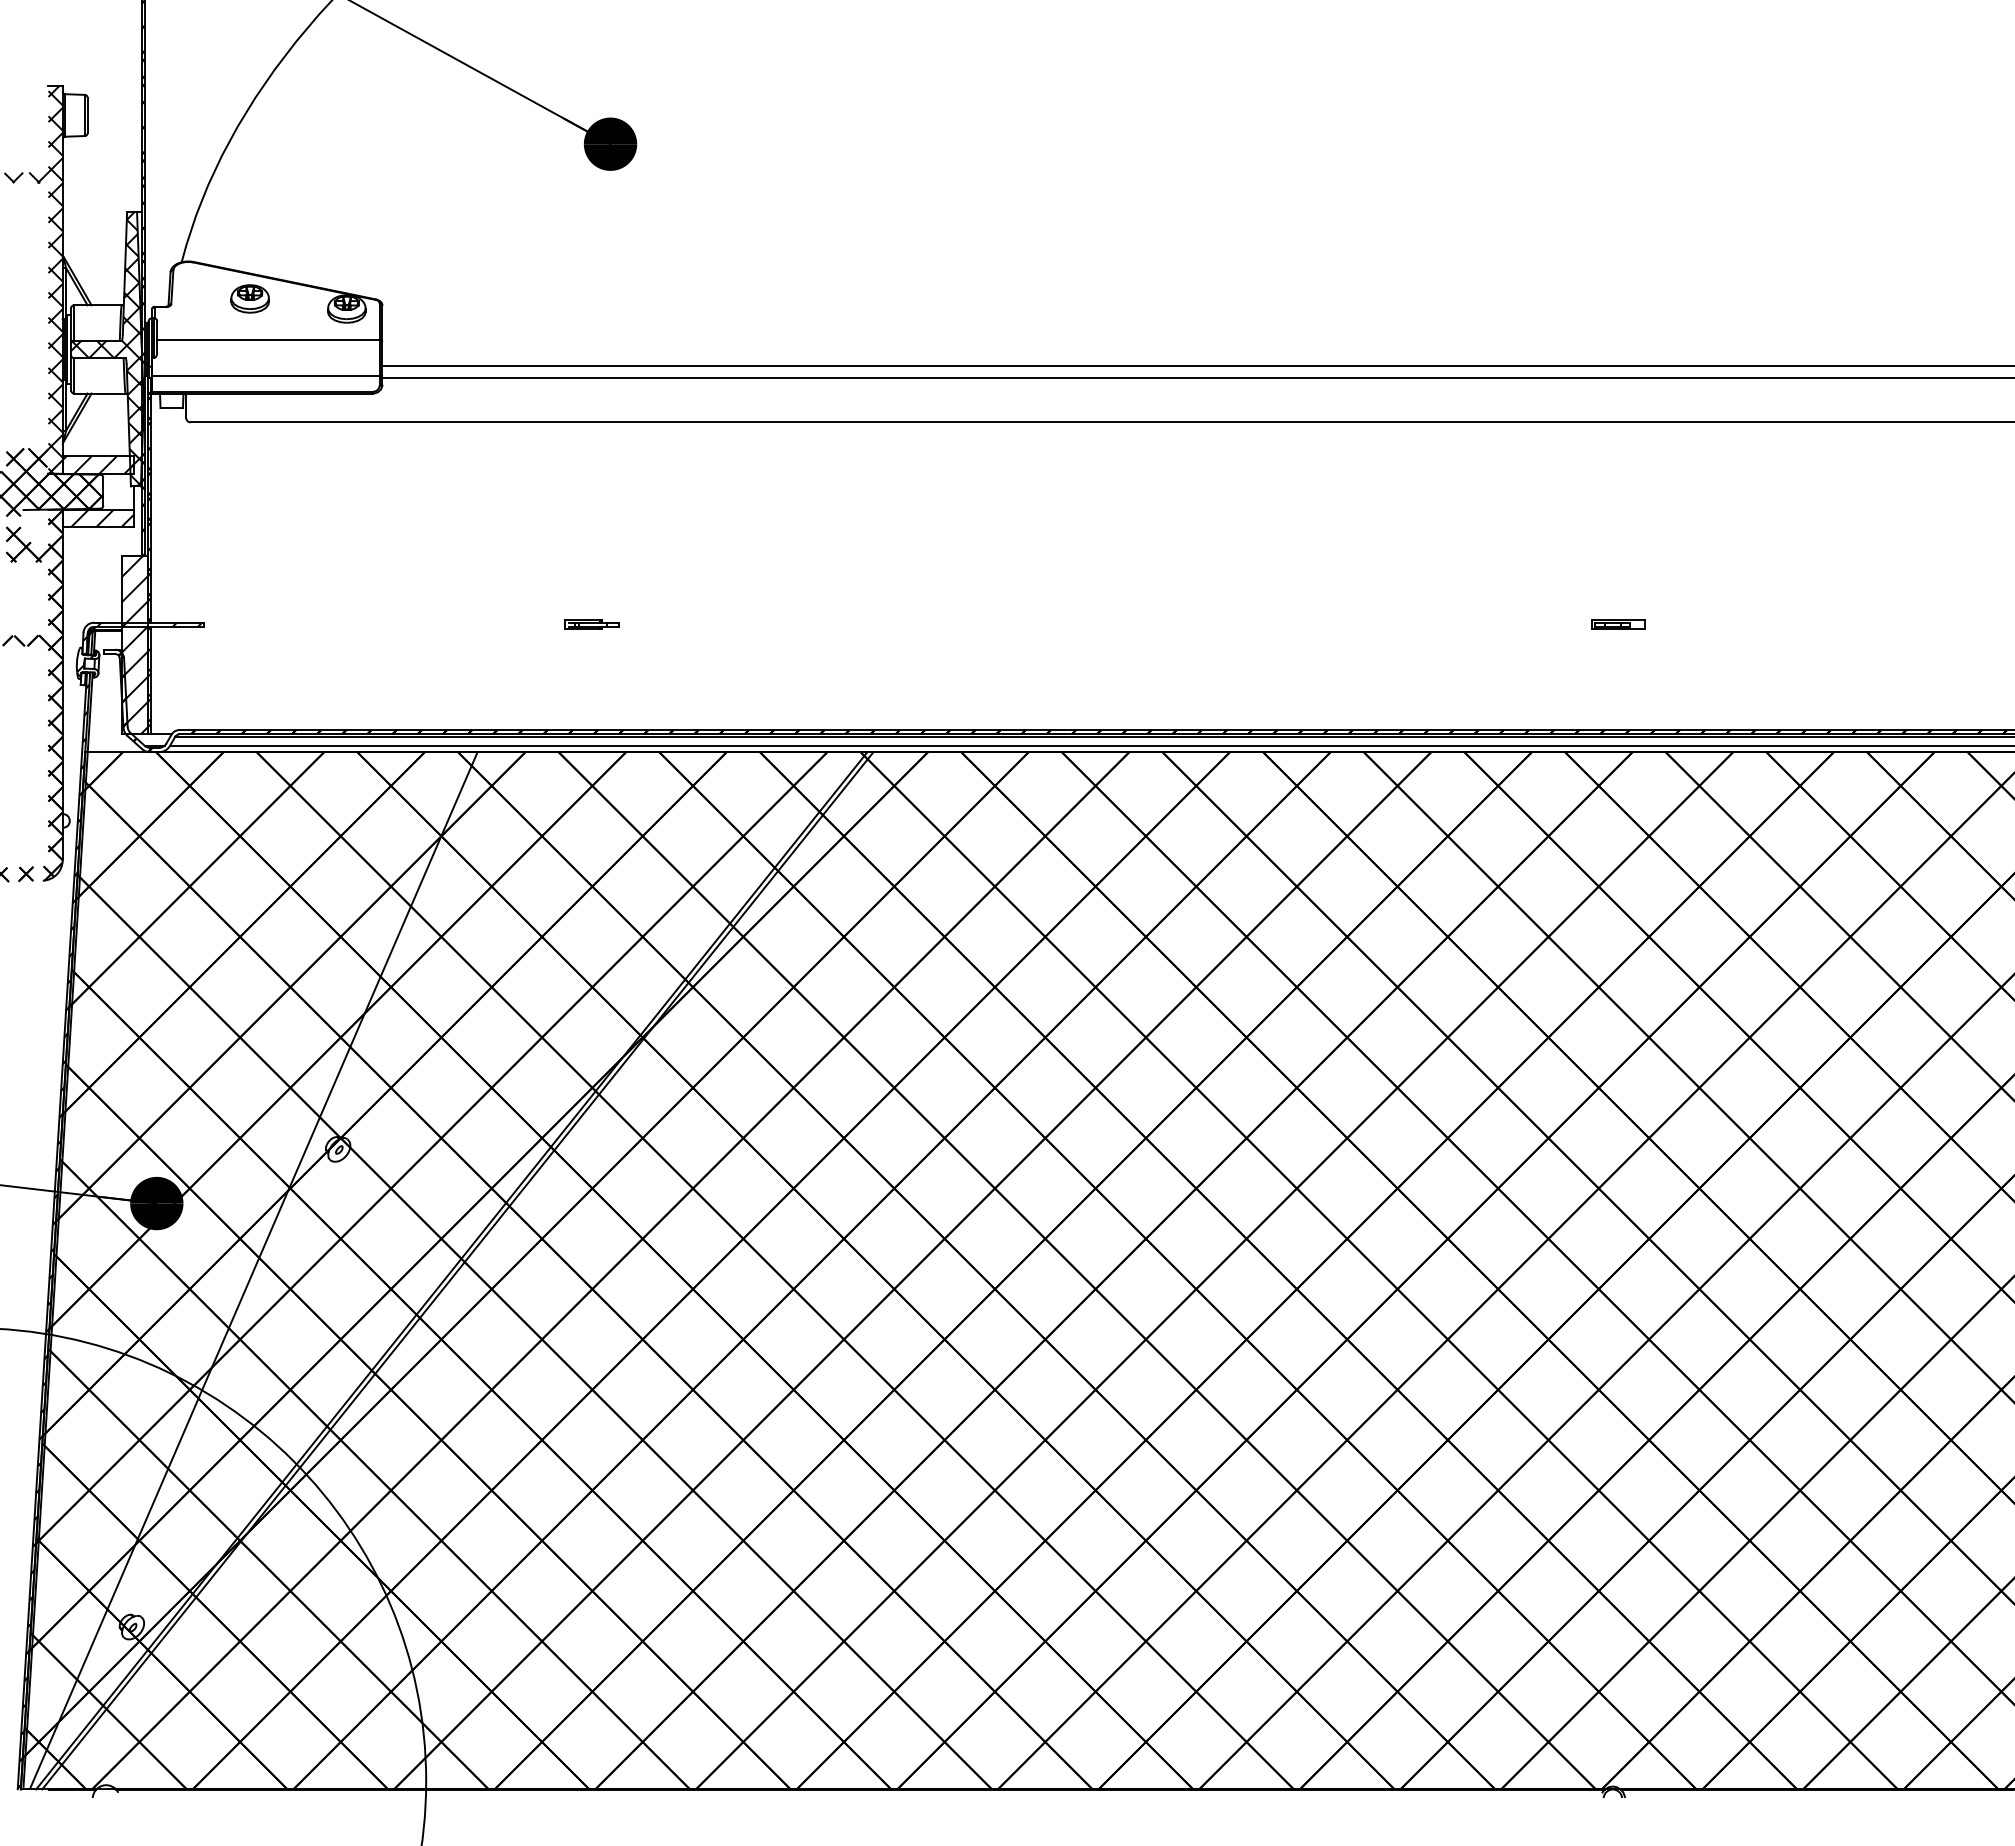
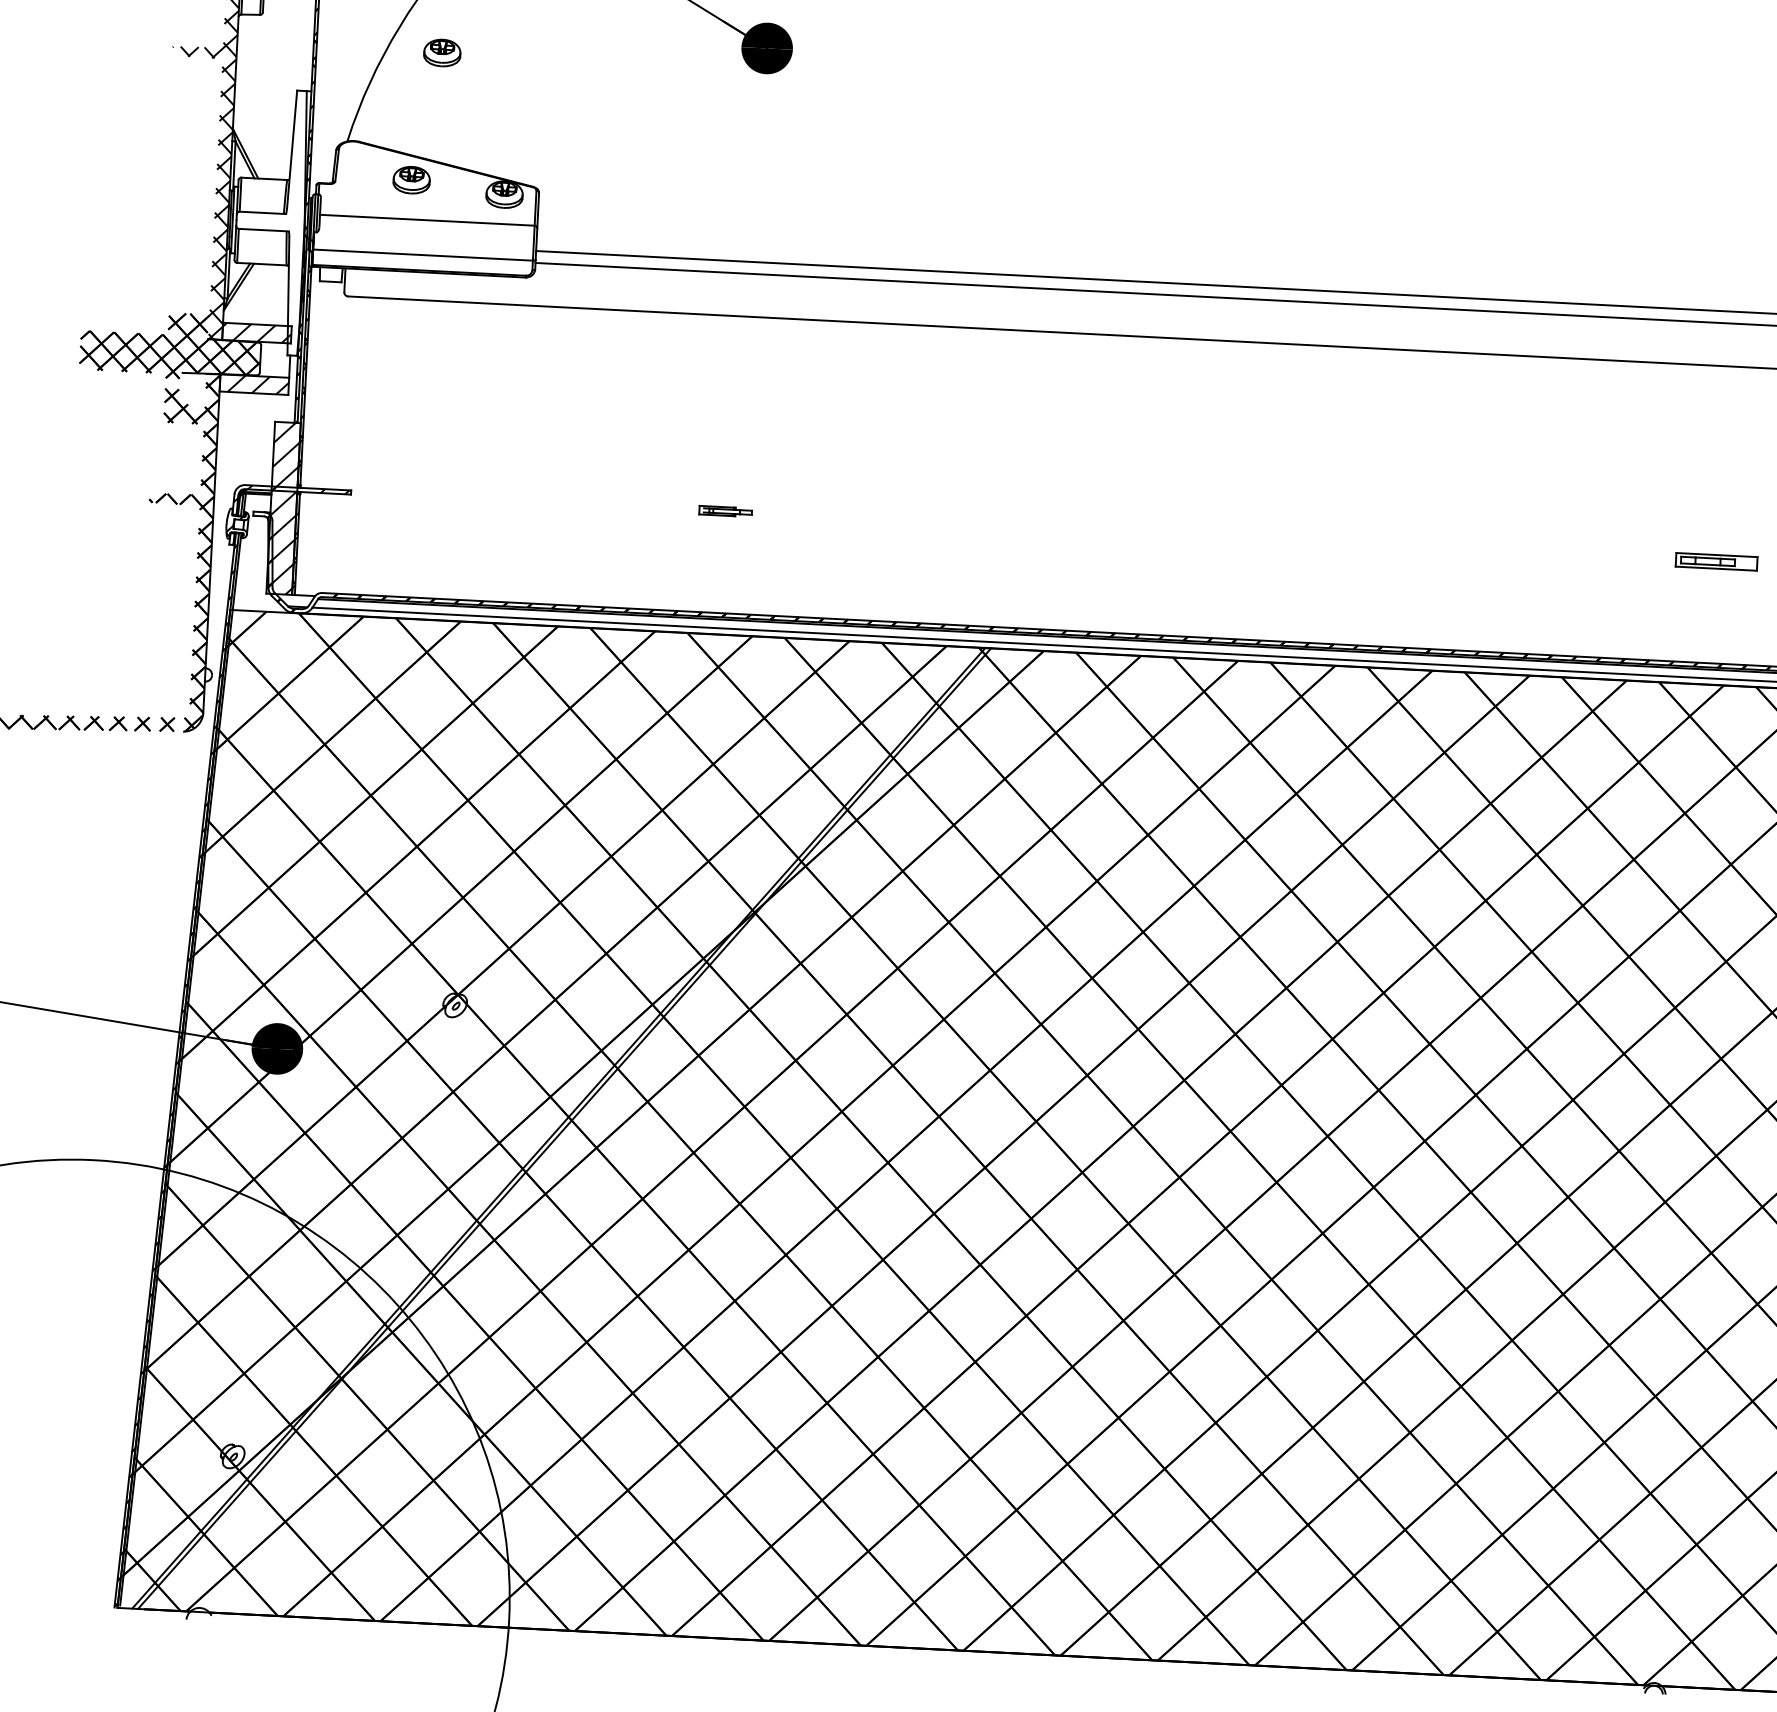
part: (274, 165) -> (441, 52), added
hatch: (107, 349) -> (271, 222), removed
part: (1618, 624) -> (1716, 561), size x1.6
line: (253, 1270) -> (367, 1118), removed

